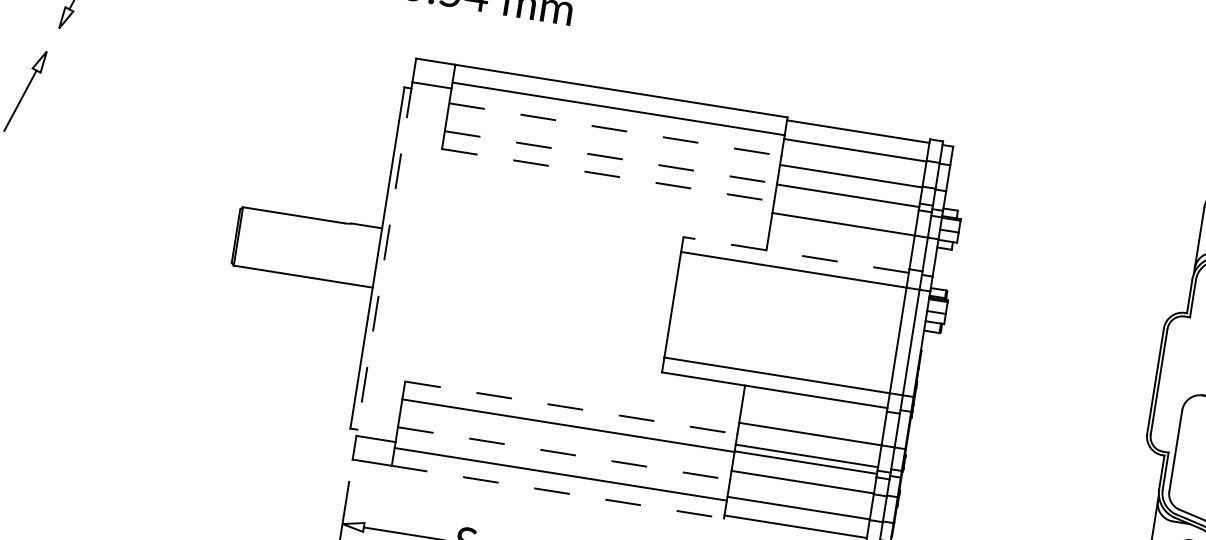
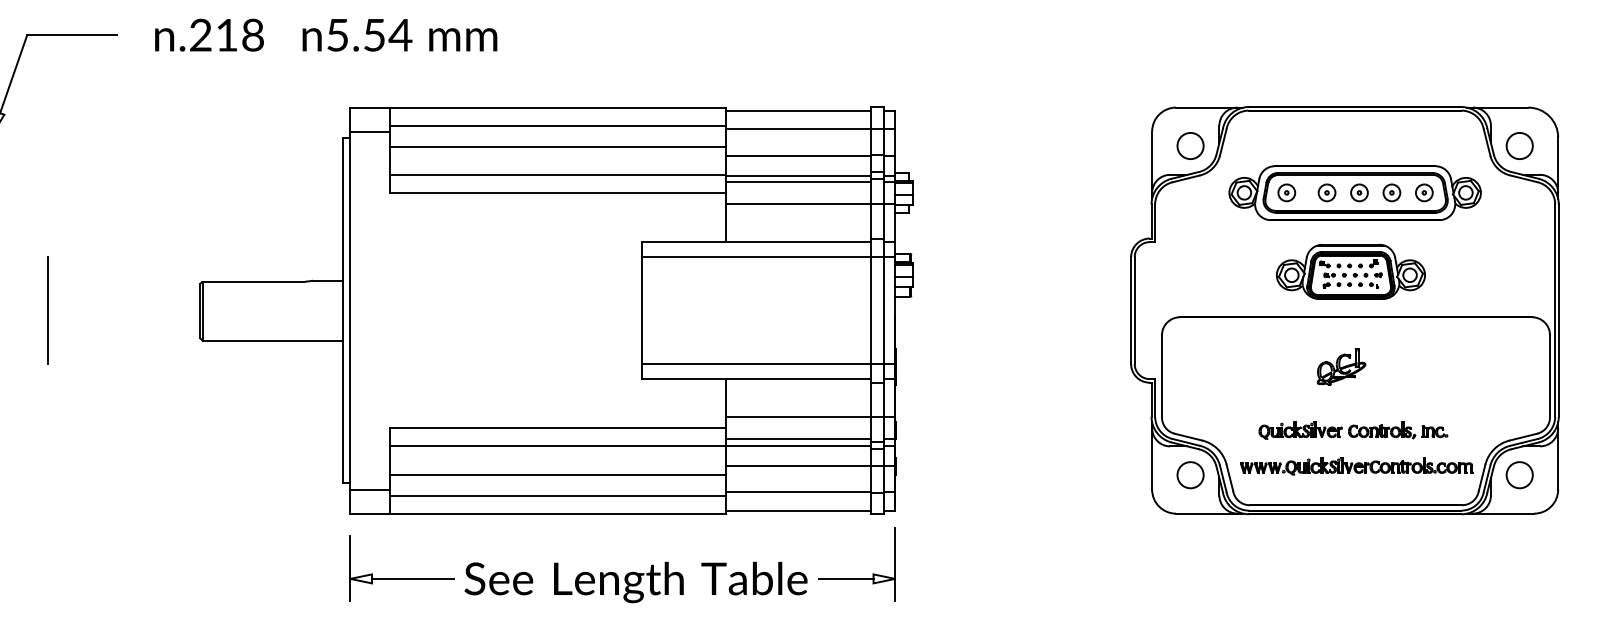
line: (615, 129) -> (558, 146), dashed -> solid
line: (611, 157) -> (558, 174), dashed -> solid
line: (608, 174) -> (558, 192), dashed -> solid
line: (847, 202) -> (798, 182), added
line: (85, 211) -> (47, 310), added
line: (795, 255) -> (755, 242), dashed -> solid
line: (384, 259) -> (350, 311), dashed -> solid
line: (571, 408) -> (558, 428), dashed -> solid
line: (564, 453) -> (558, 474), dashed -> solid
line: (558, 492) -> (558, 513), dashed -> solid

